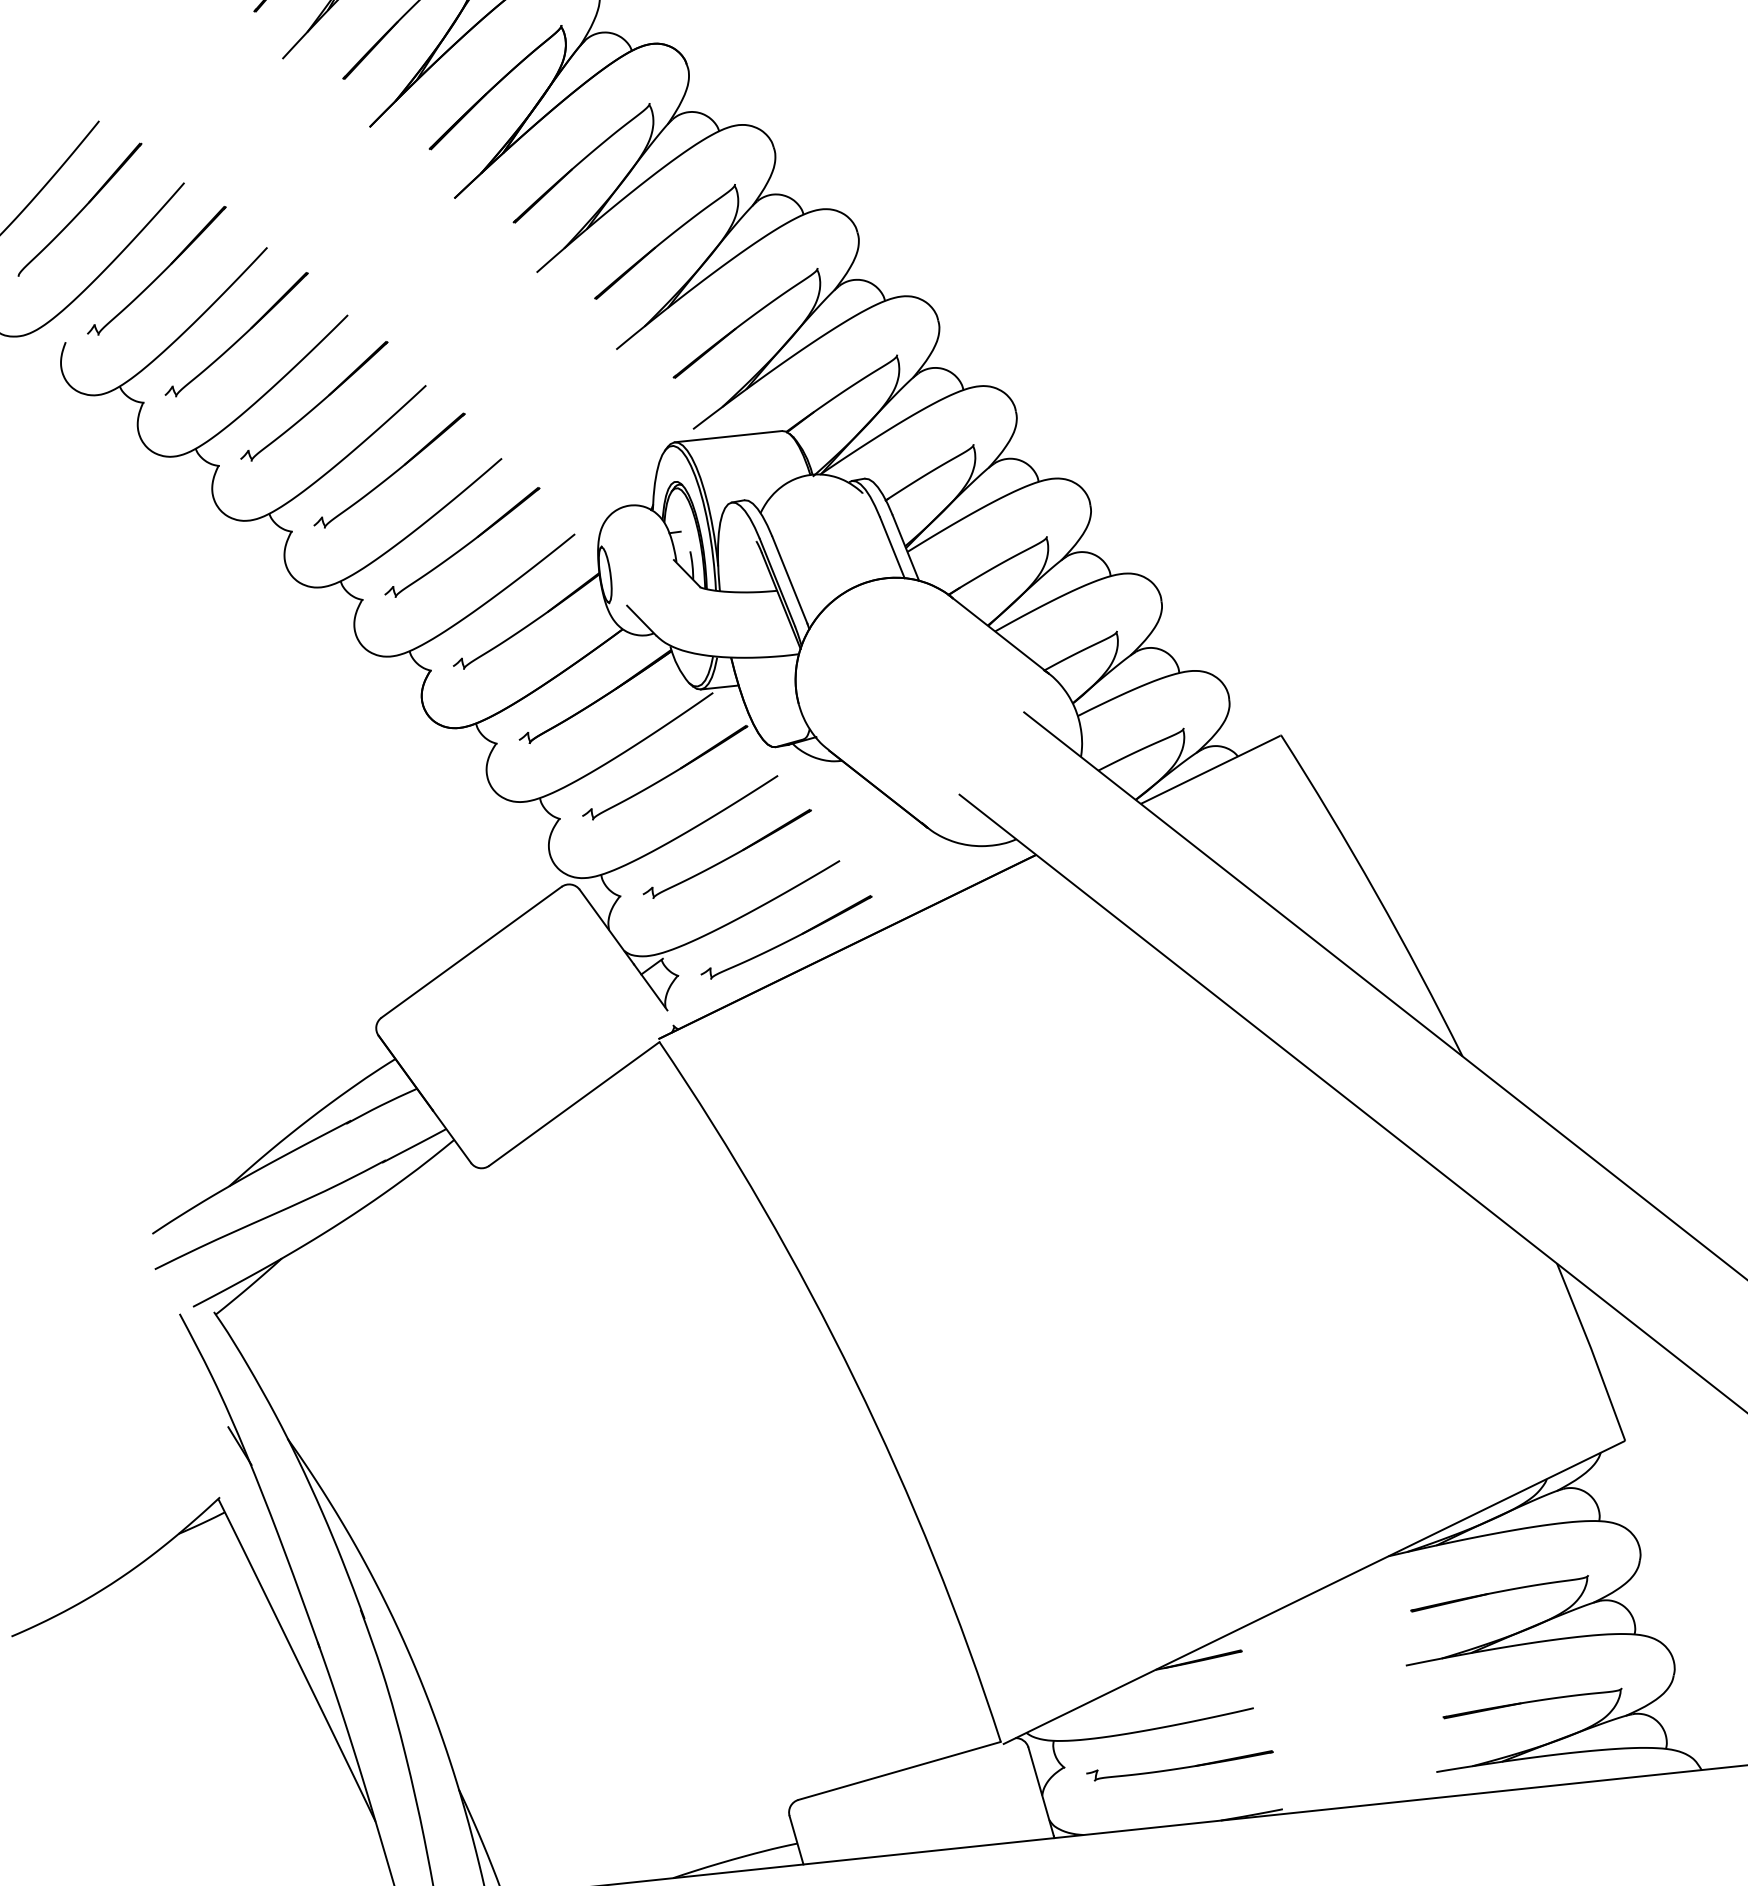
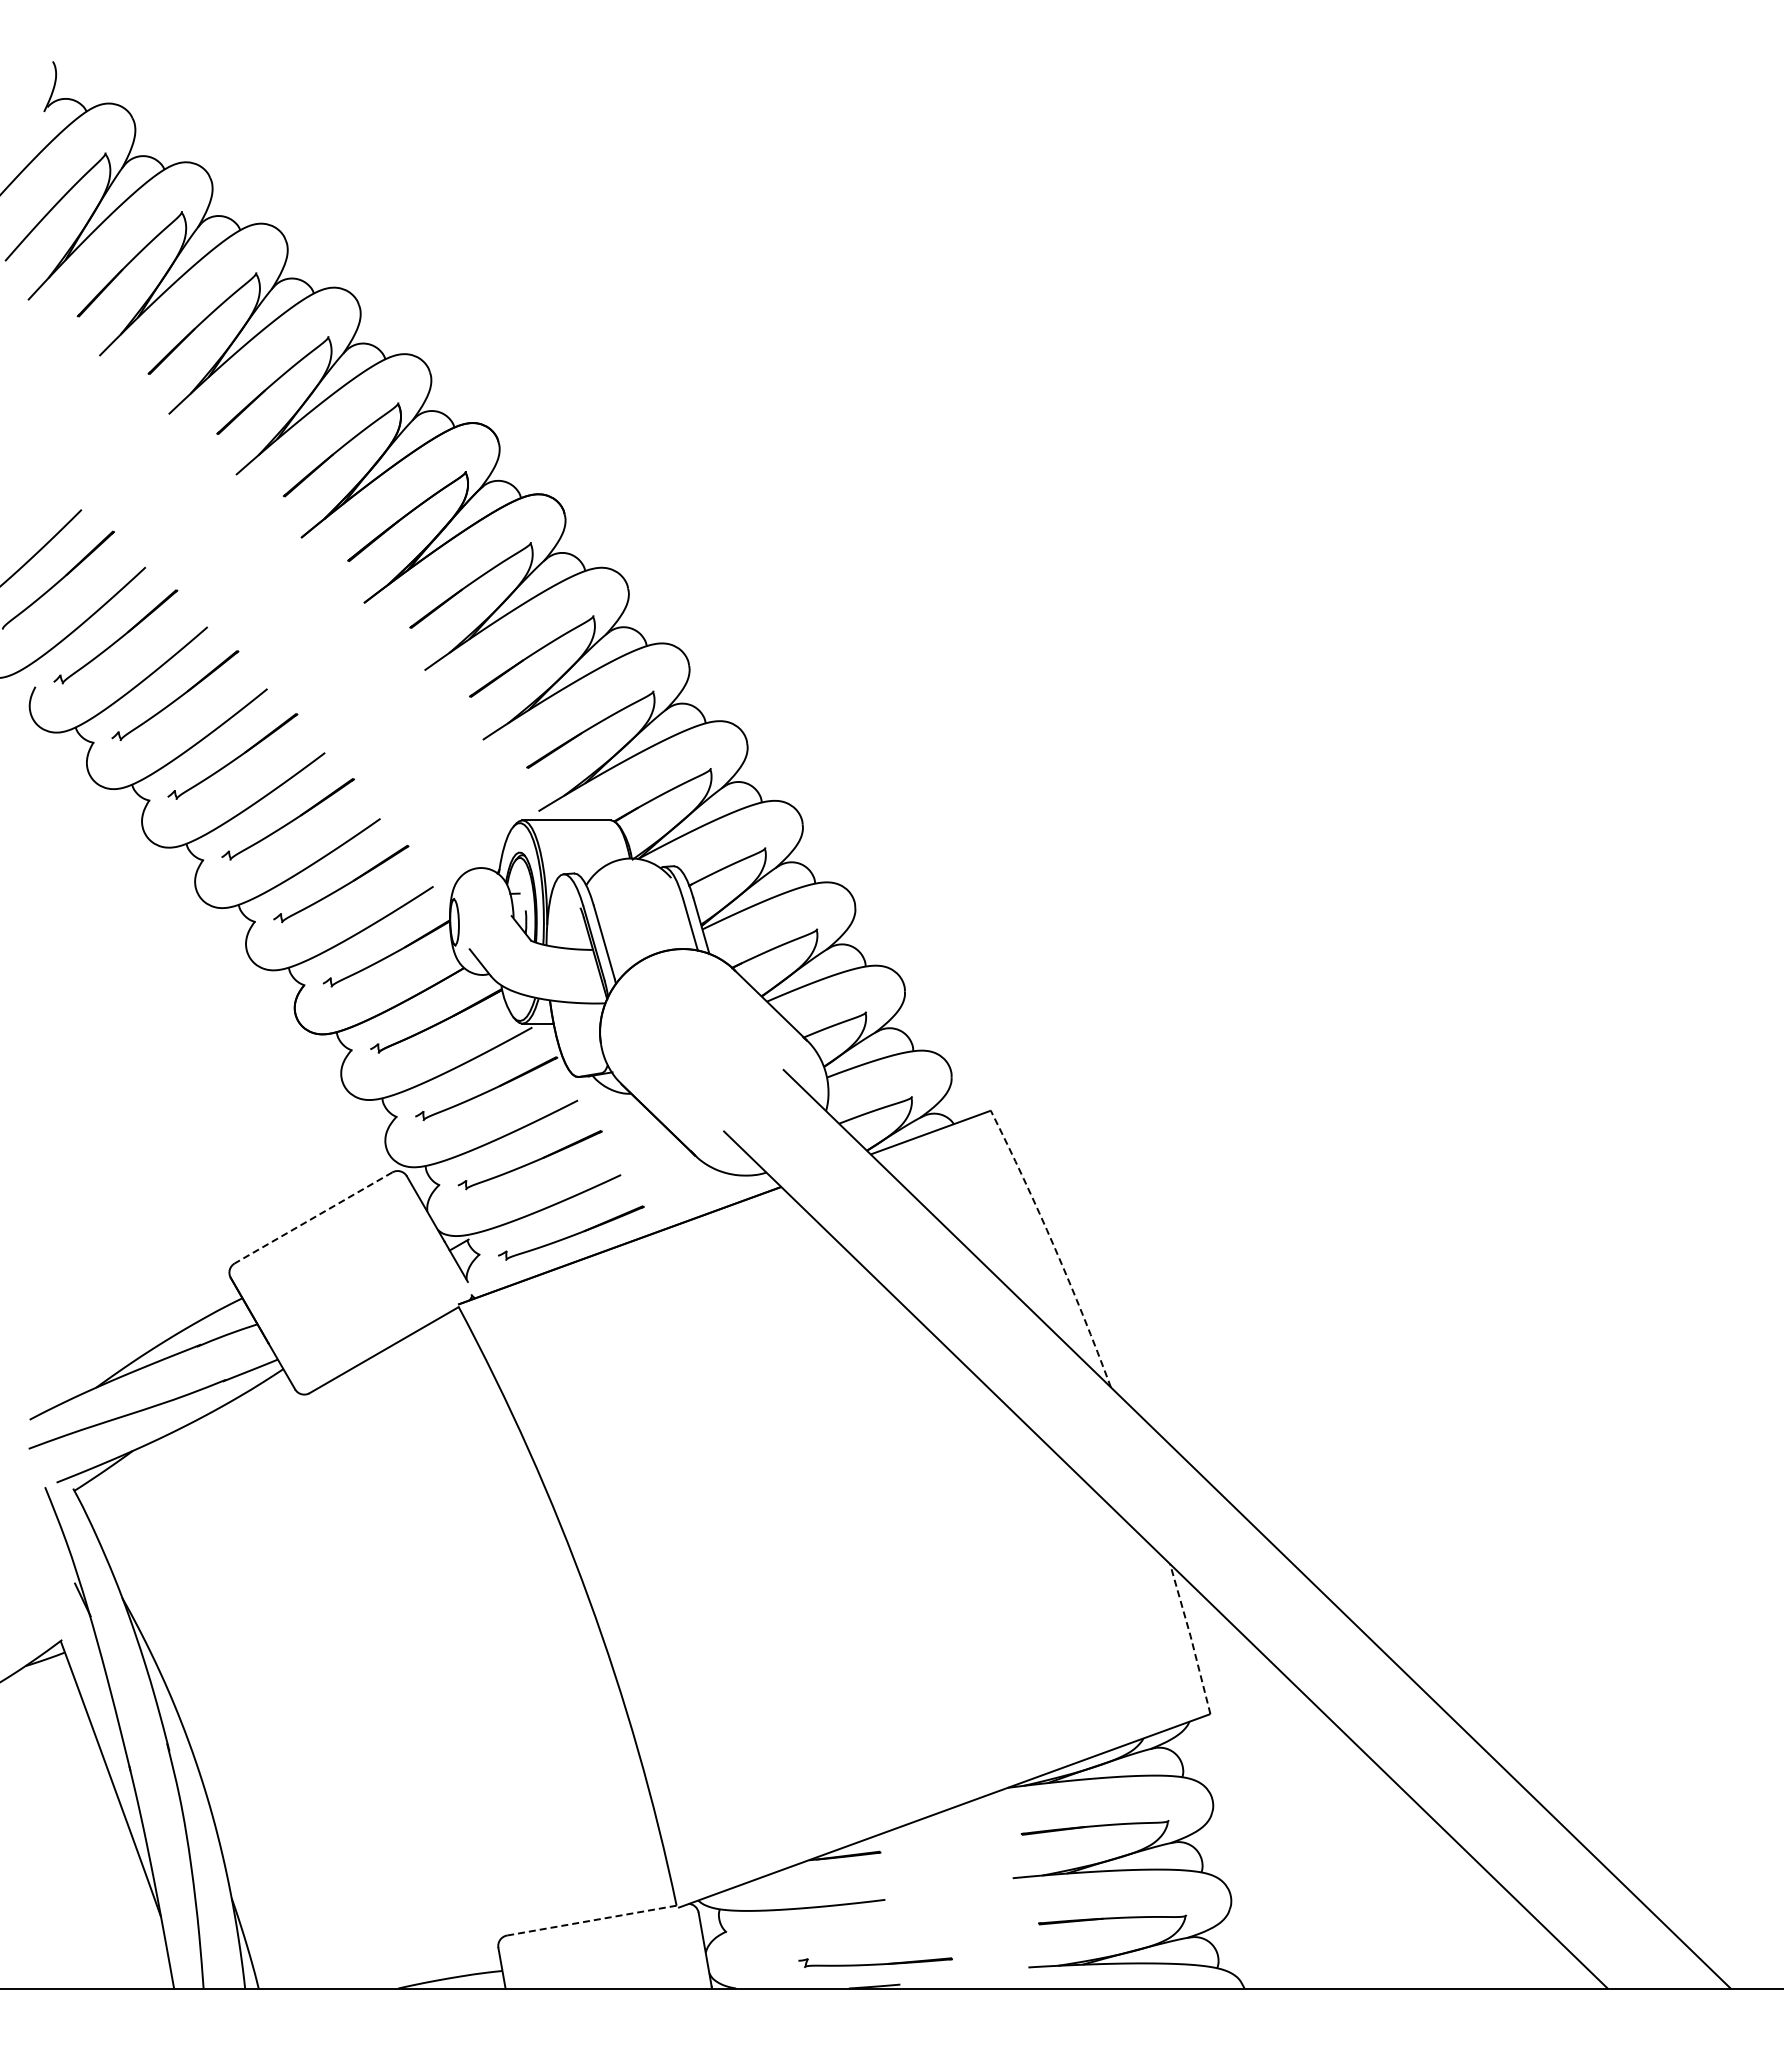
arc: (1376, 893) -> (1054, 1247), solid -> dashed
line: (471, 951) -> (313, 1217), solid -> dashed
line: (1592, 1351) -> (1191, 1638), solid -> dashed
part: (1180, 1765) -> (875, 1962), moved
line: (899, 1770) -> (591, 1920), solid -> dashed

